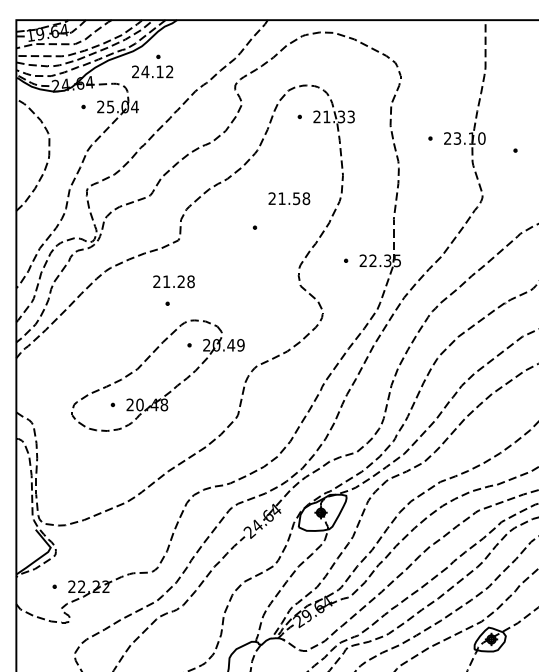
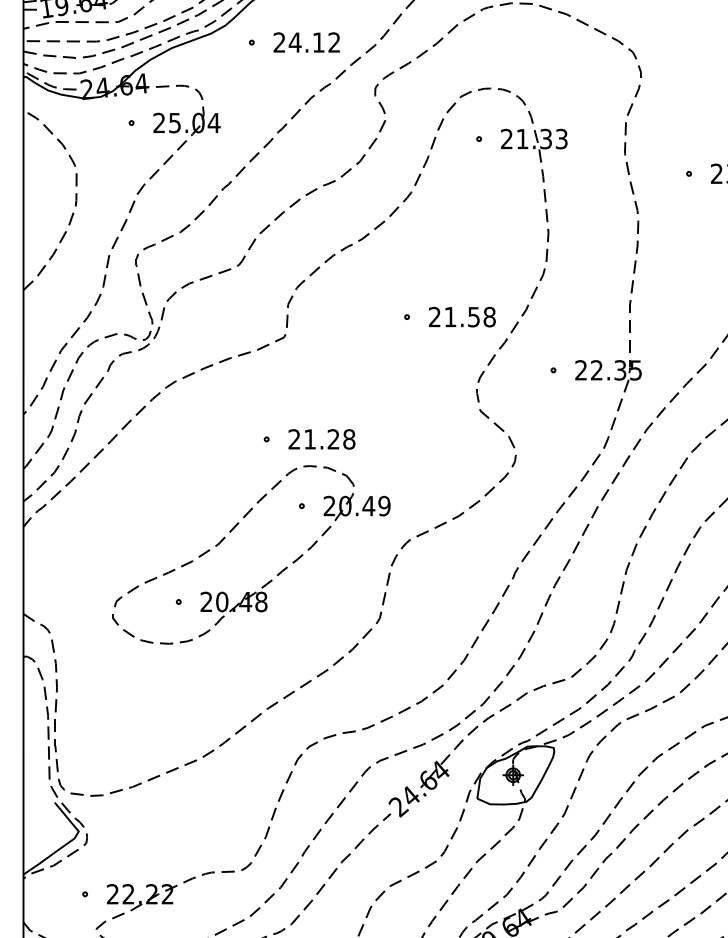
text: (152, 71) -> (306, 41), moved
text: (289, 198) -> (462, 316), moved
text: (173, 281) -> (321, 438), moved

